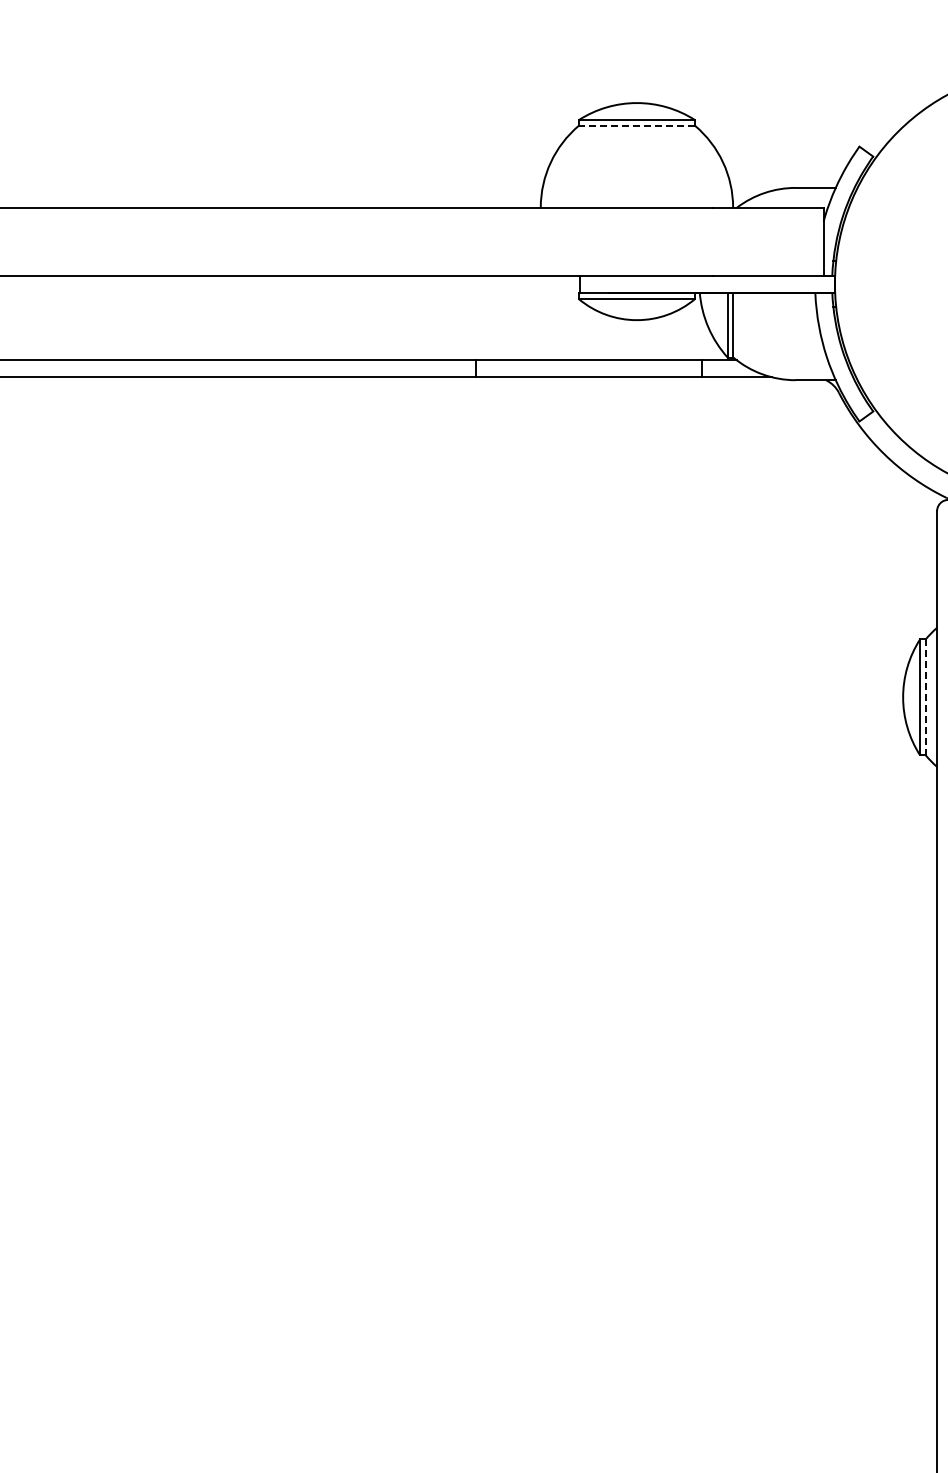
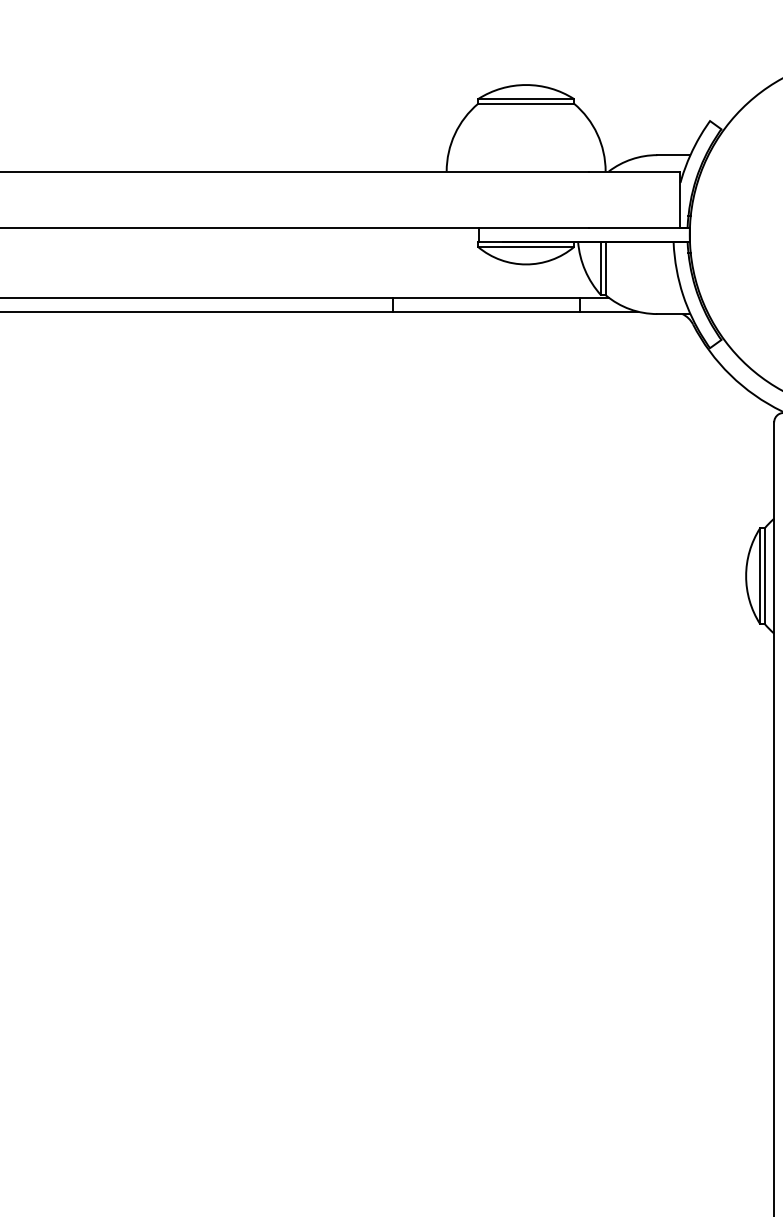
line: (636, 125) -> (525, 103), dashed -> solid
line: (925, 697) -> (764, 576), dashed -> solid

